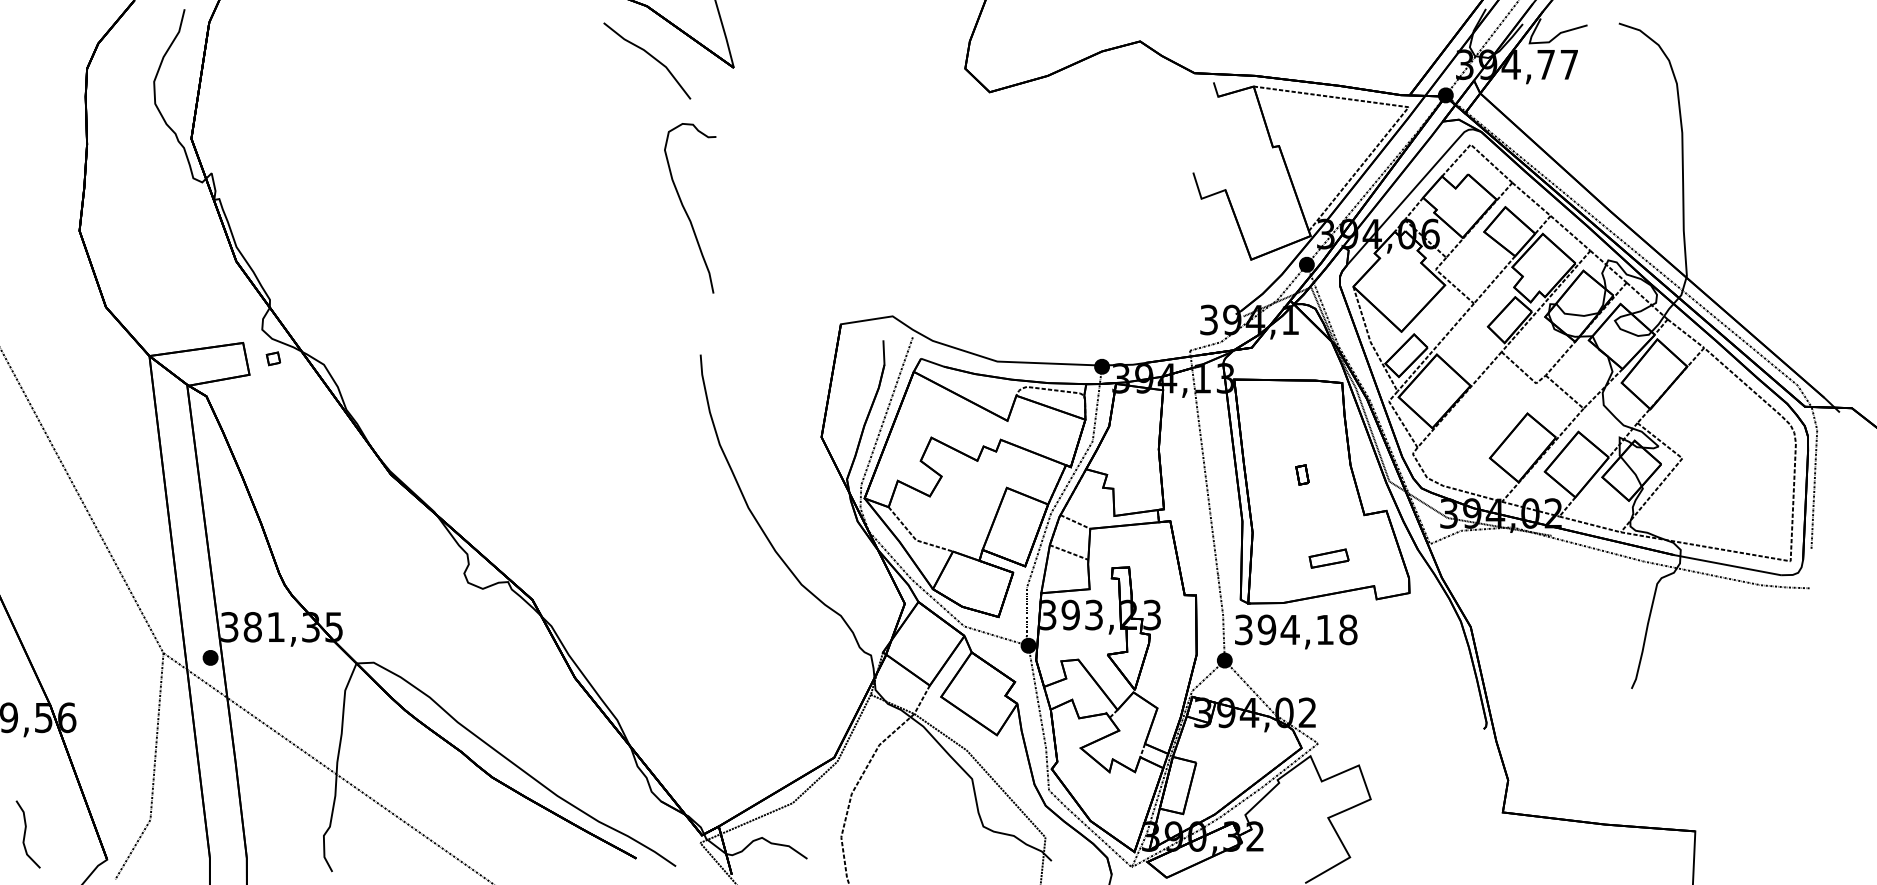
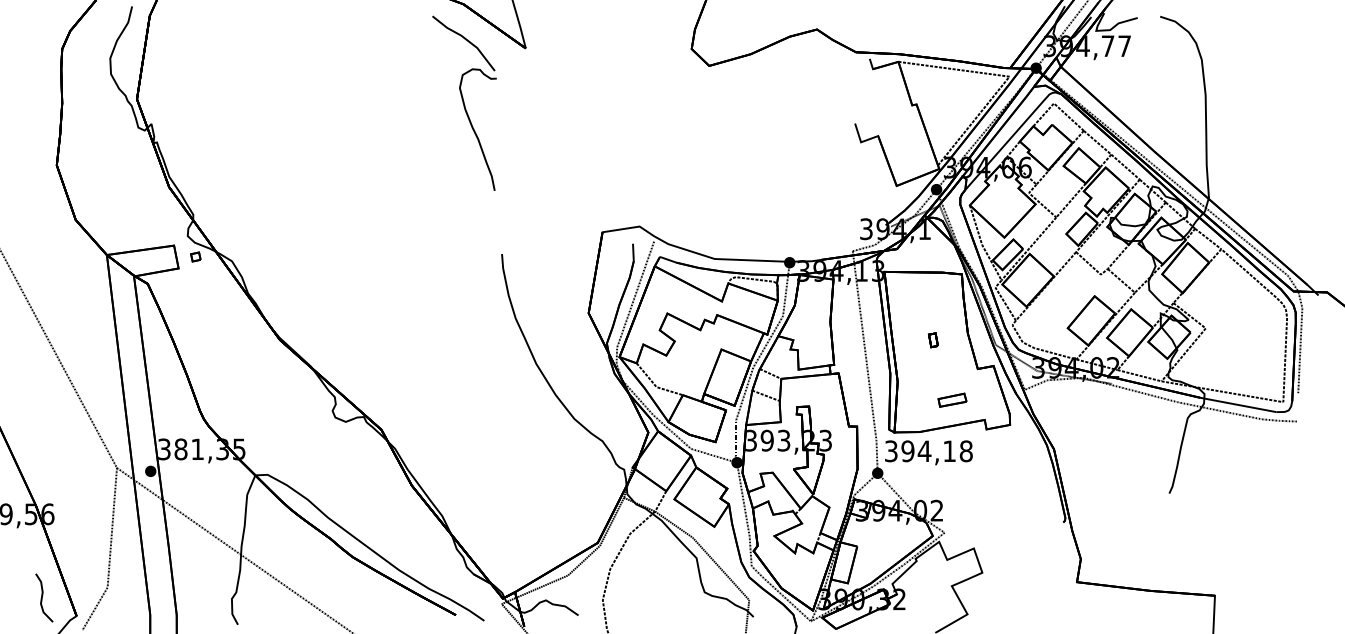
curve: (686, 210) -> (475, 131), moved
curve: (25, 834) -> (42, 597), moved

